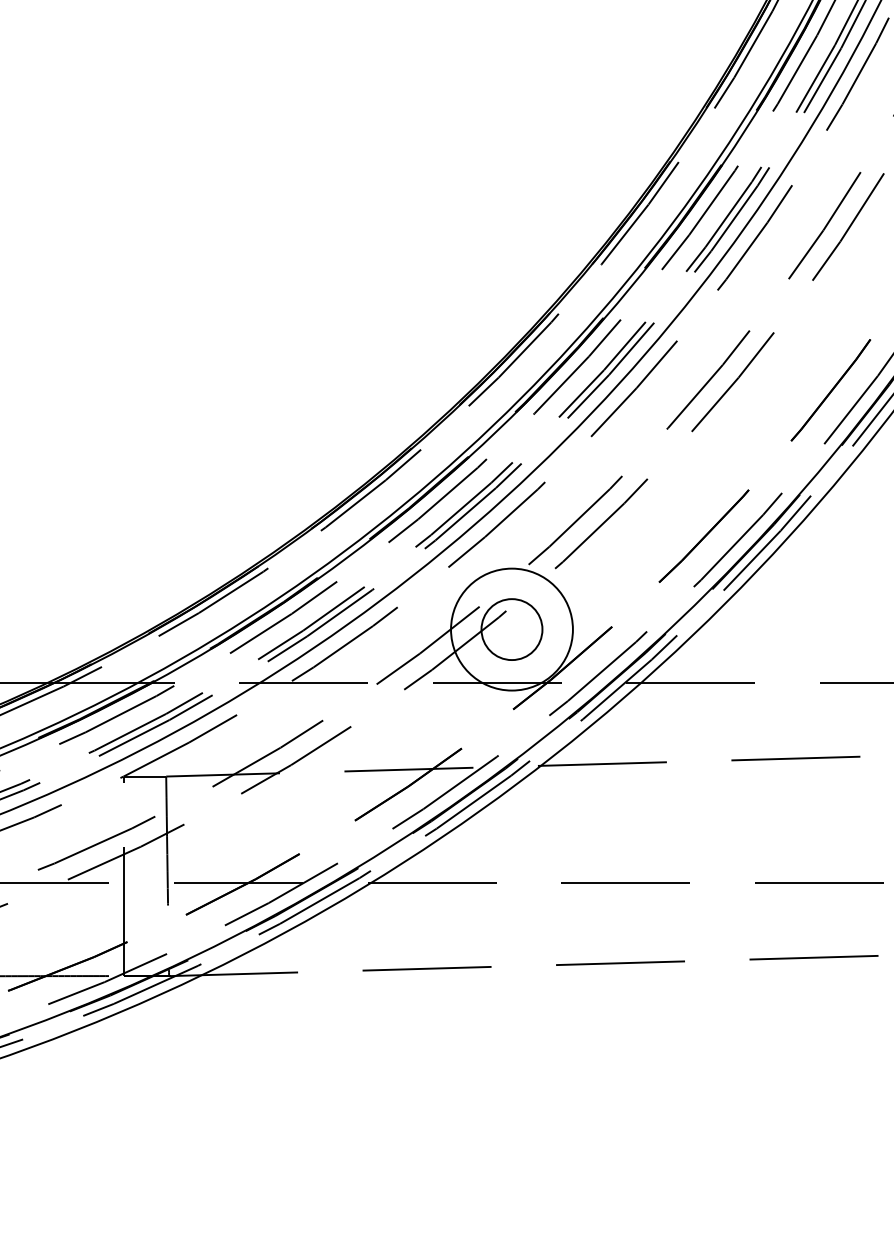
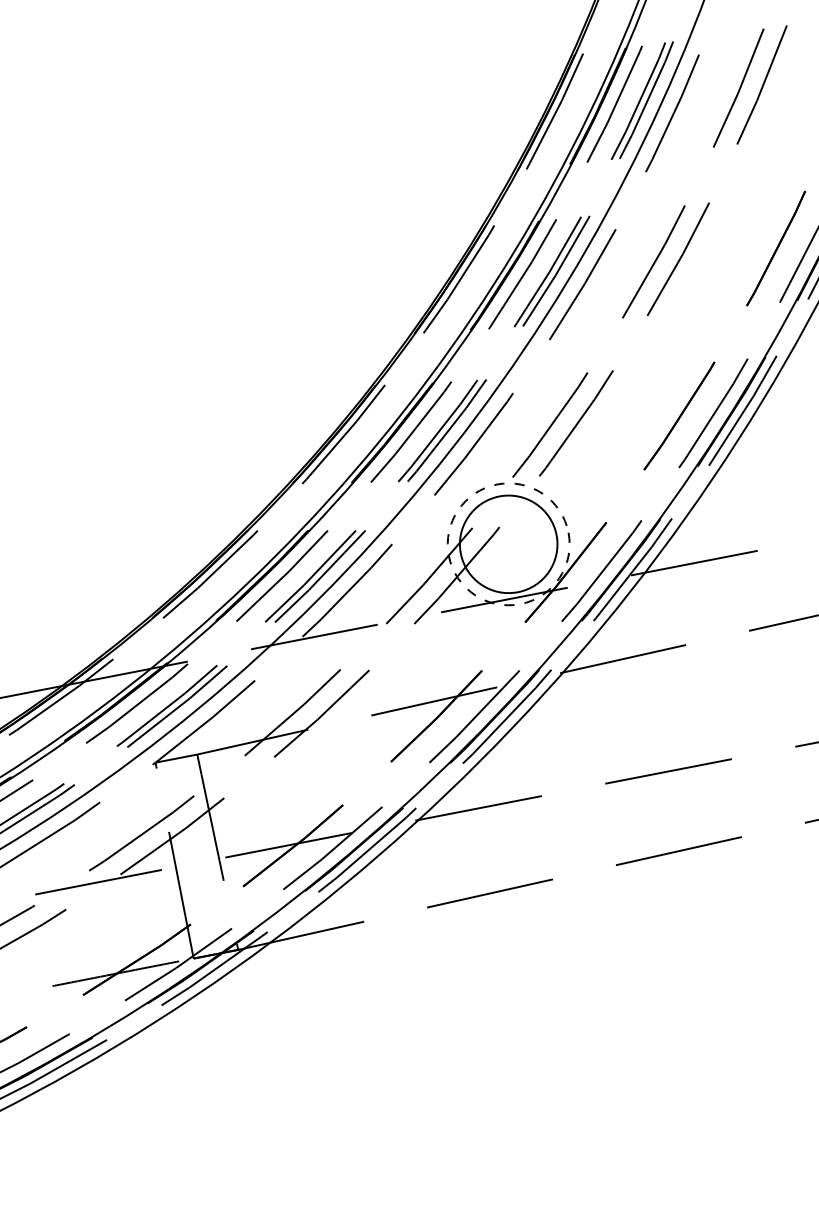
circle: (511, 629) -> (508, 544), size x1.6
circle: (511, 629) -> (508, 544), solid -> dashed

